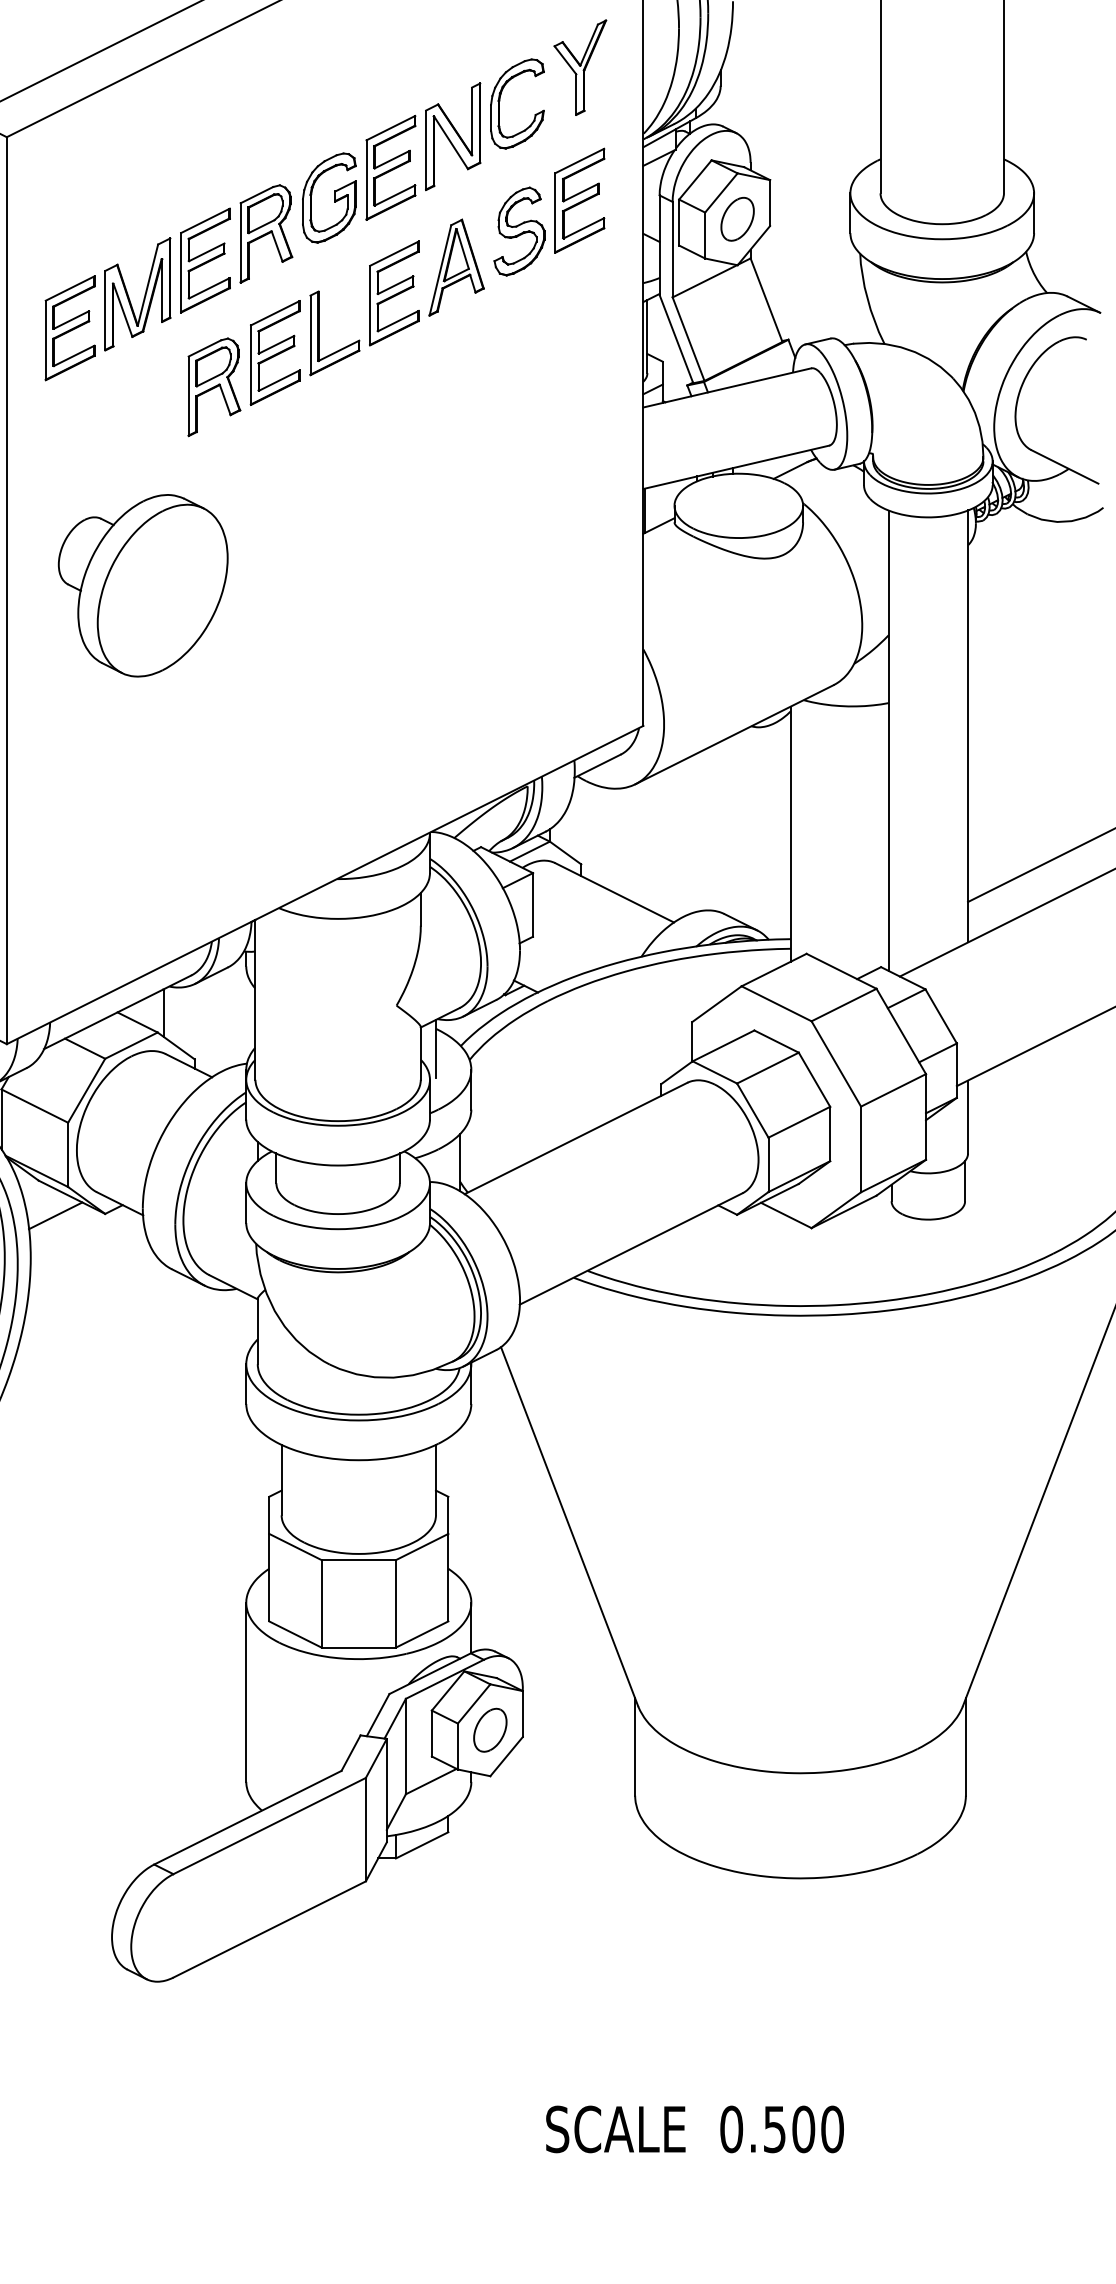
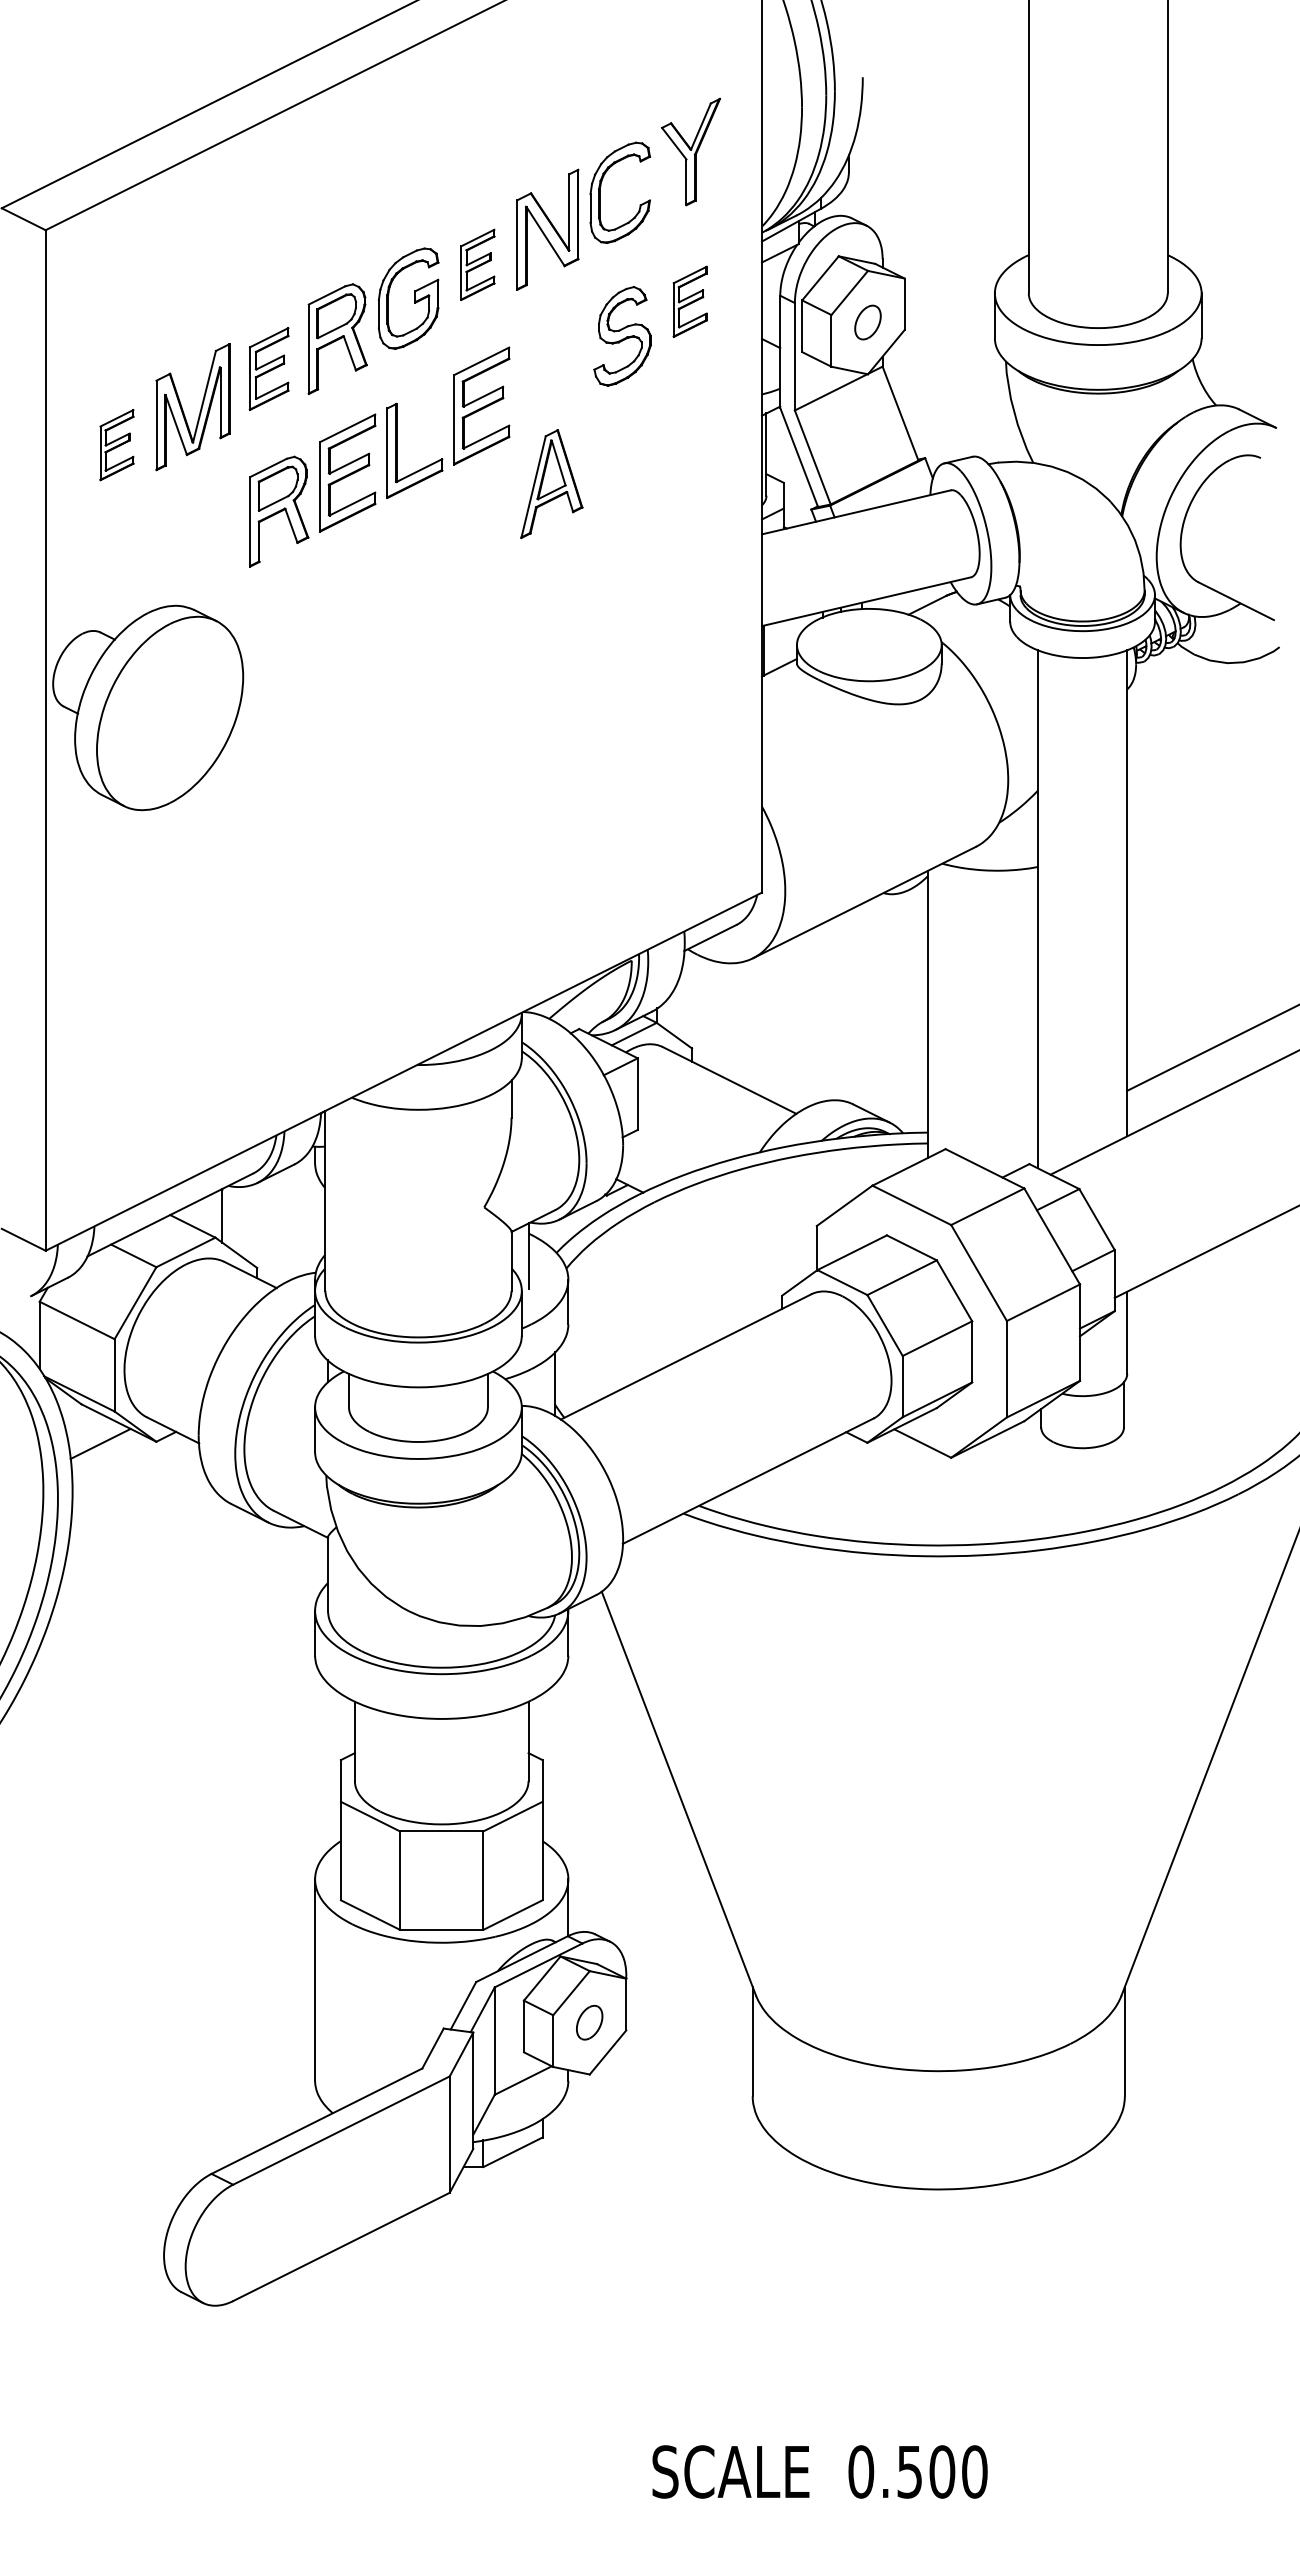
part: (390, 167) -> (477, 264), size x0.6
part: (578, 200) -> (689, 301), size x0.6
part: (737, 219) -> (867, 322), size x0.7
part: (204, 260) -> (268, 368), size x0.7
part: (456, 268) -> (551, 484), moved
part: (69, 327) -> (116, 444), size x0.6
part: (143, 585) -> (148, 707), moved
part: (490, 1729) -> (589, 2022), size x0.7

